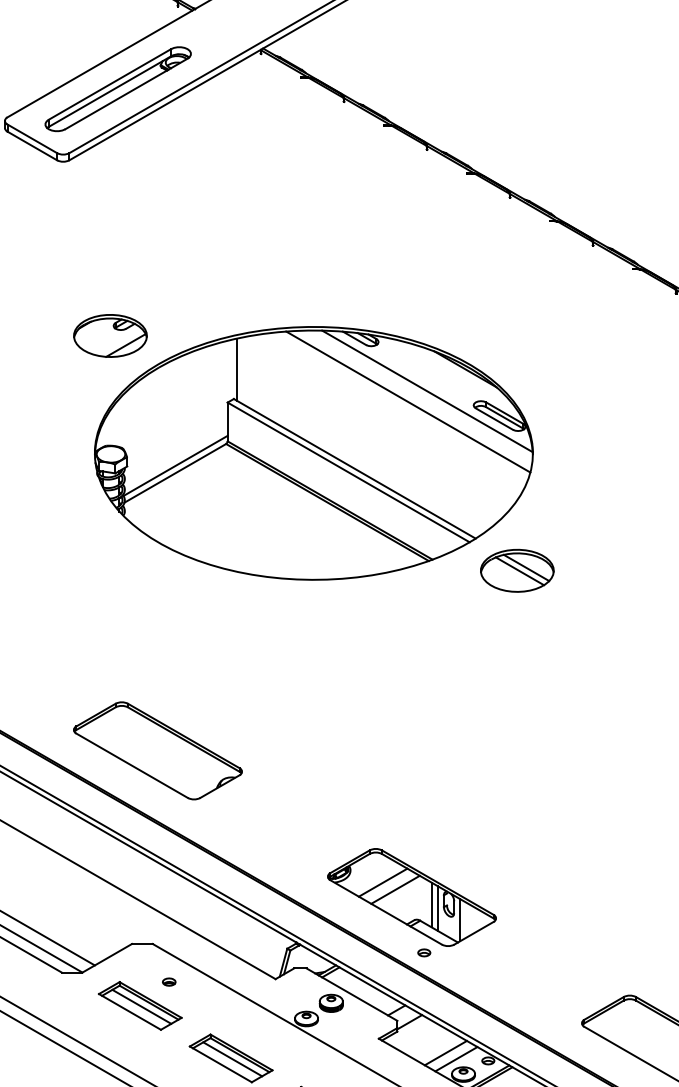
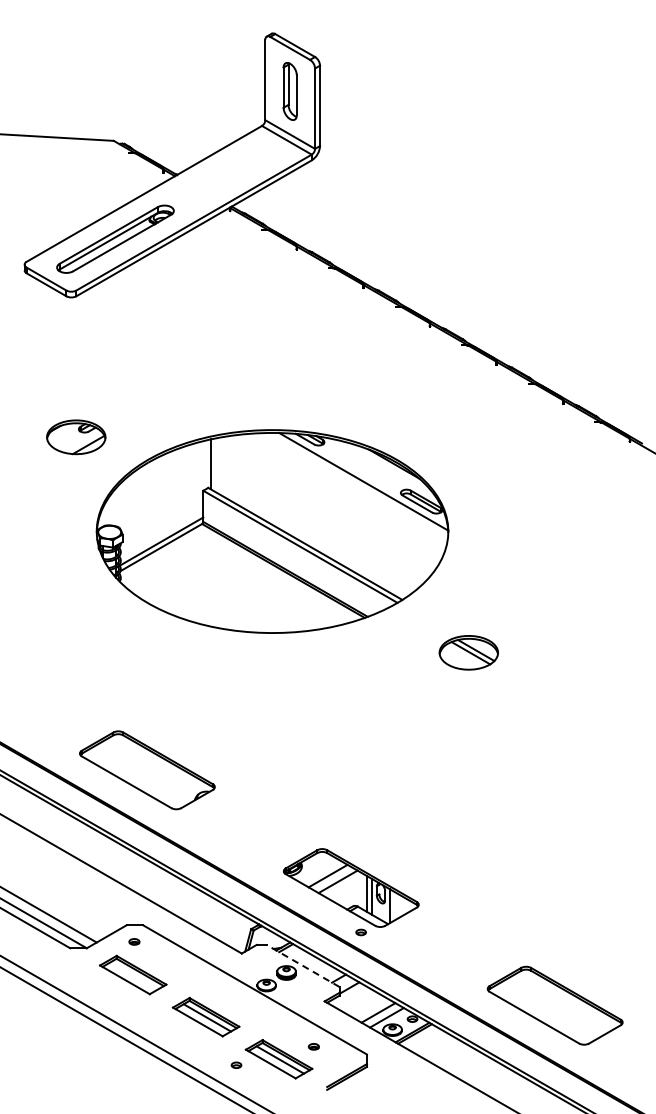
part: (110, 336) -> (76, 437), moved
line: (408, 400) -> (348, 489), removed
part: (516, 570) -> (468, 652), moved
part: (169, 981) -> (134, 941), moved
line: (351, 994) -> (302, 965), solid -> dashed
line: (141, 1006) -> (134, 975), removed

